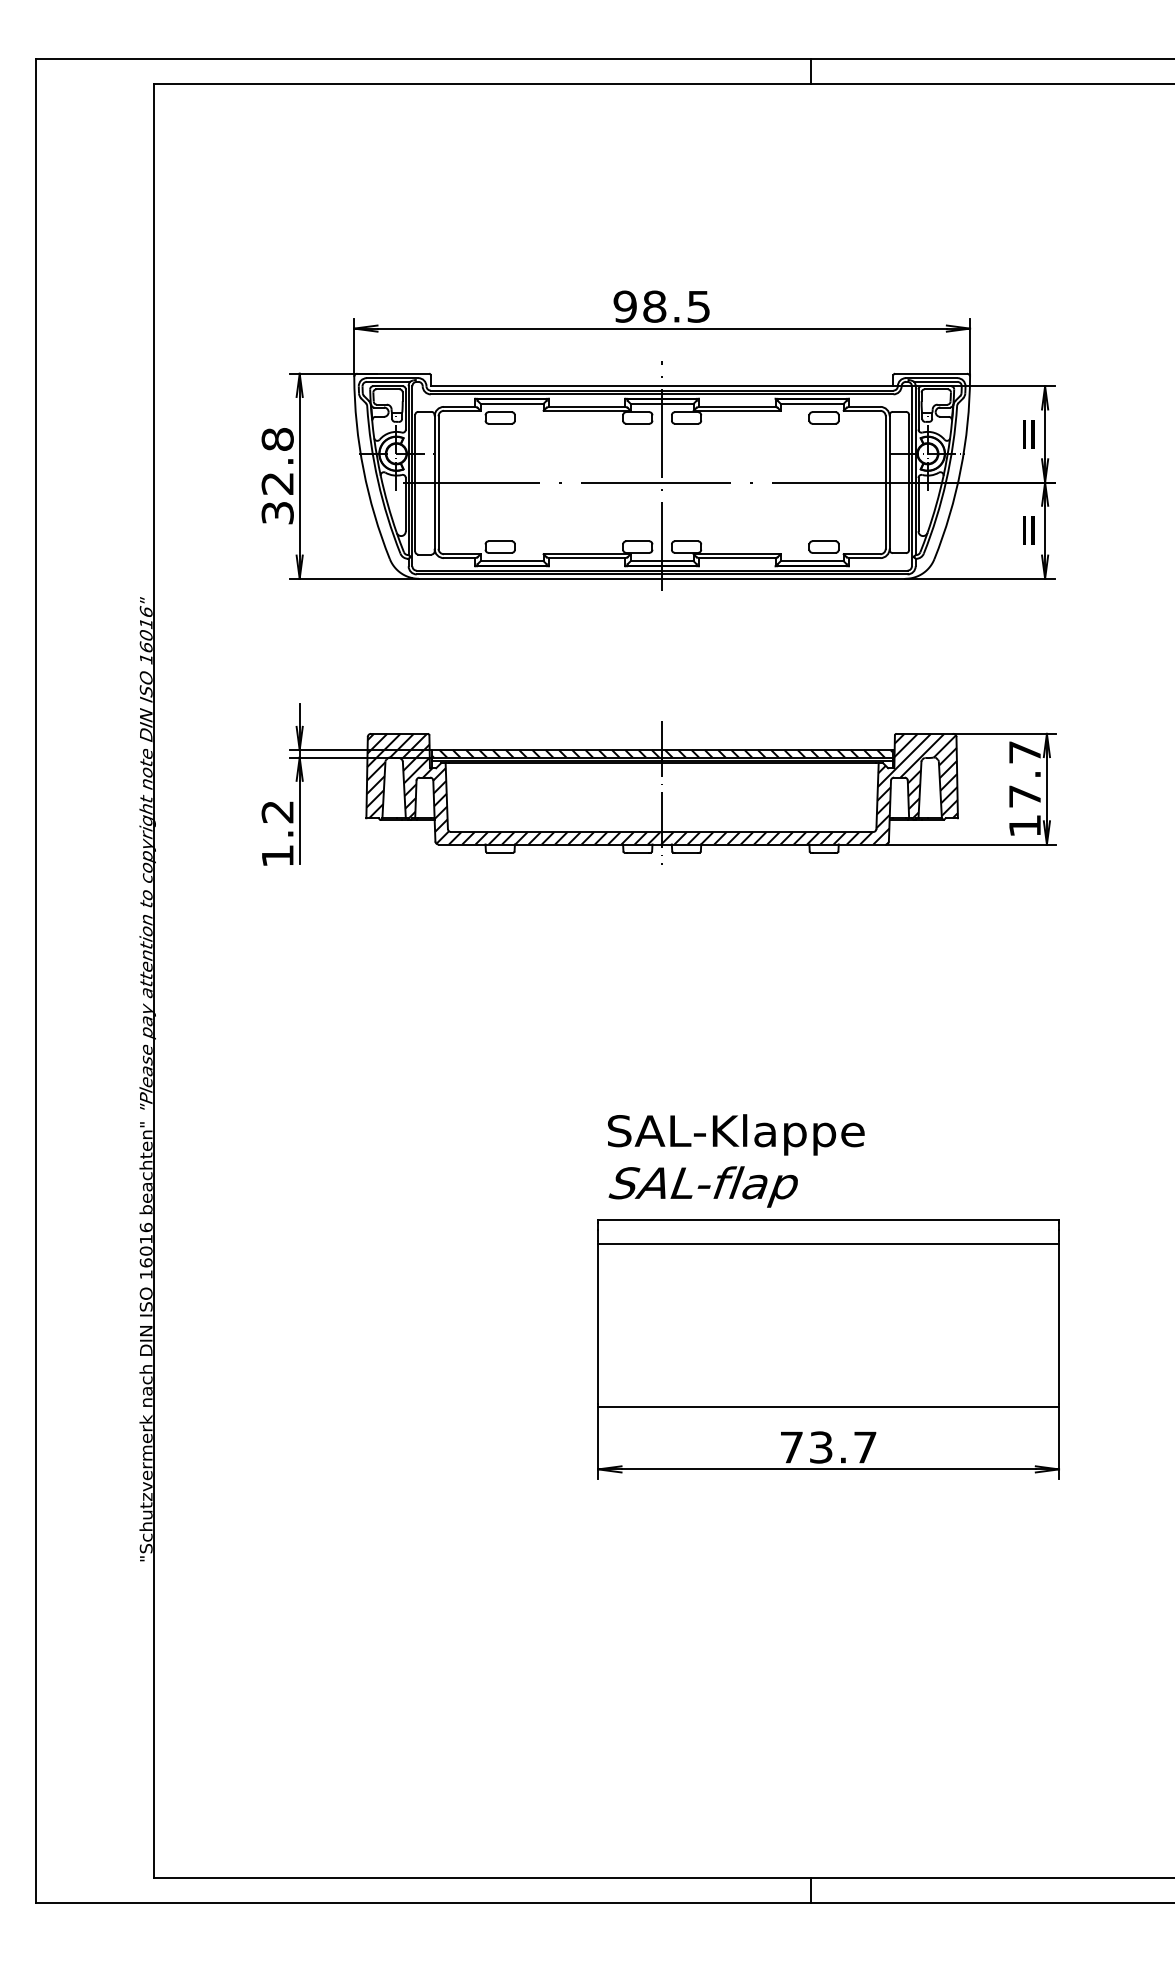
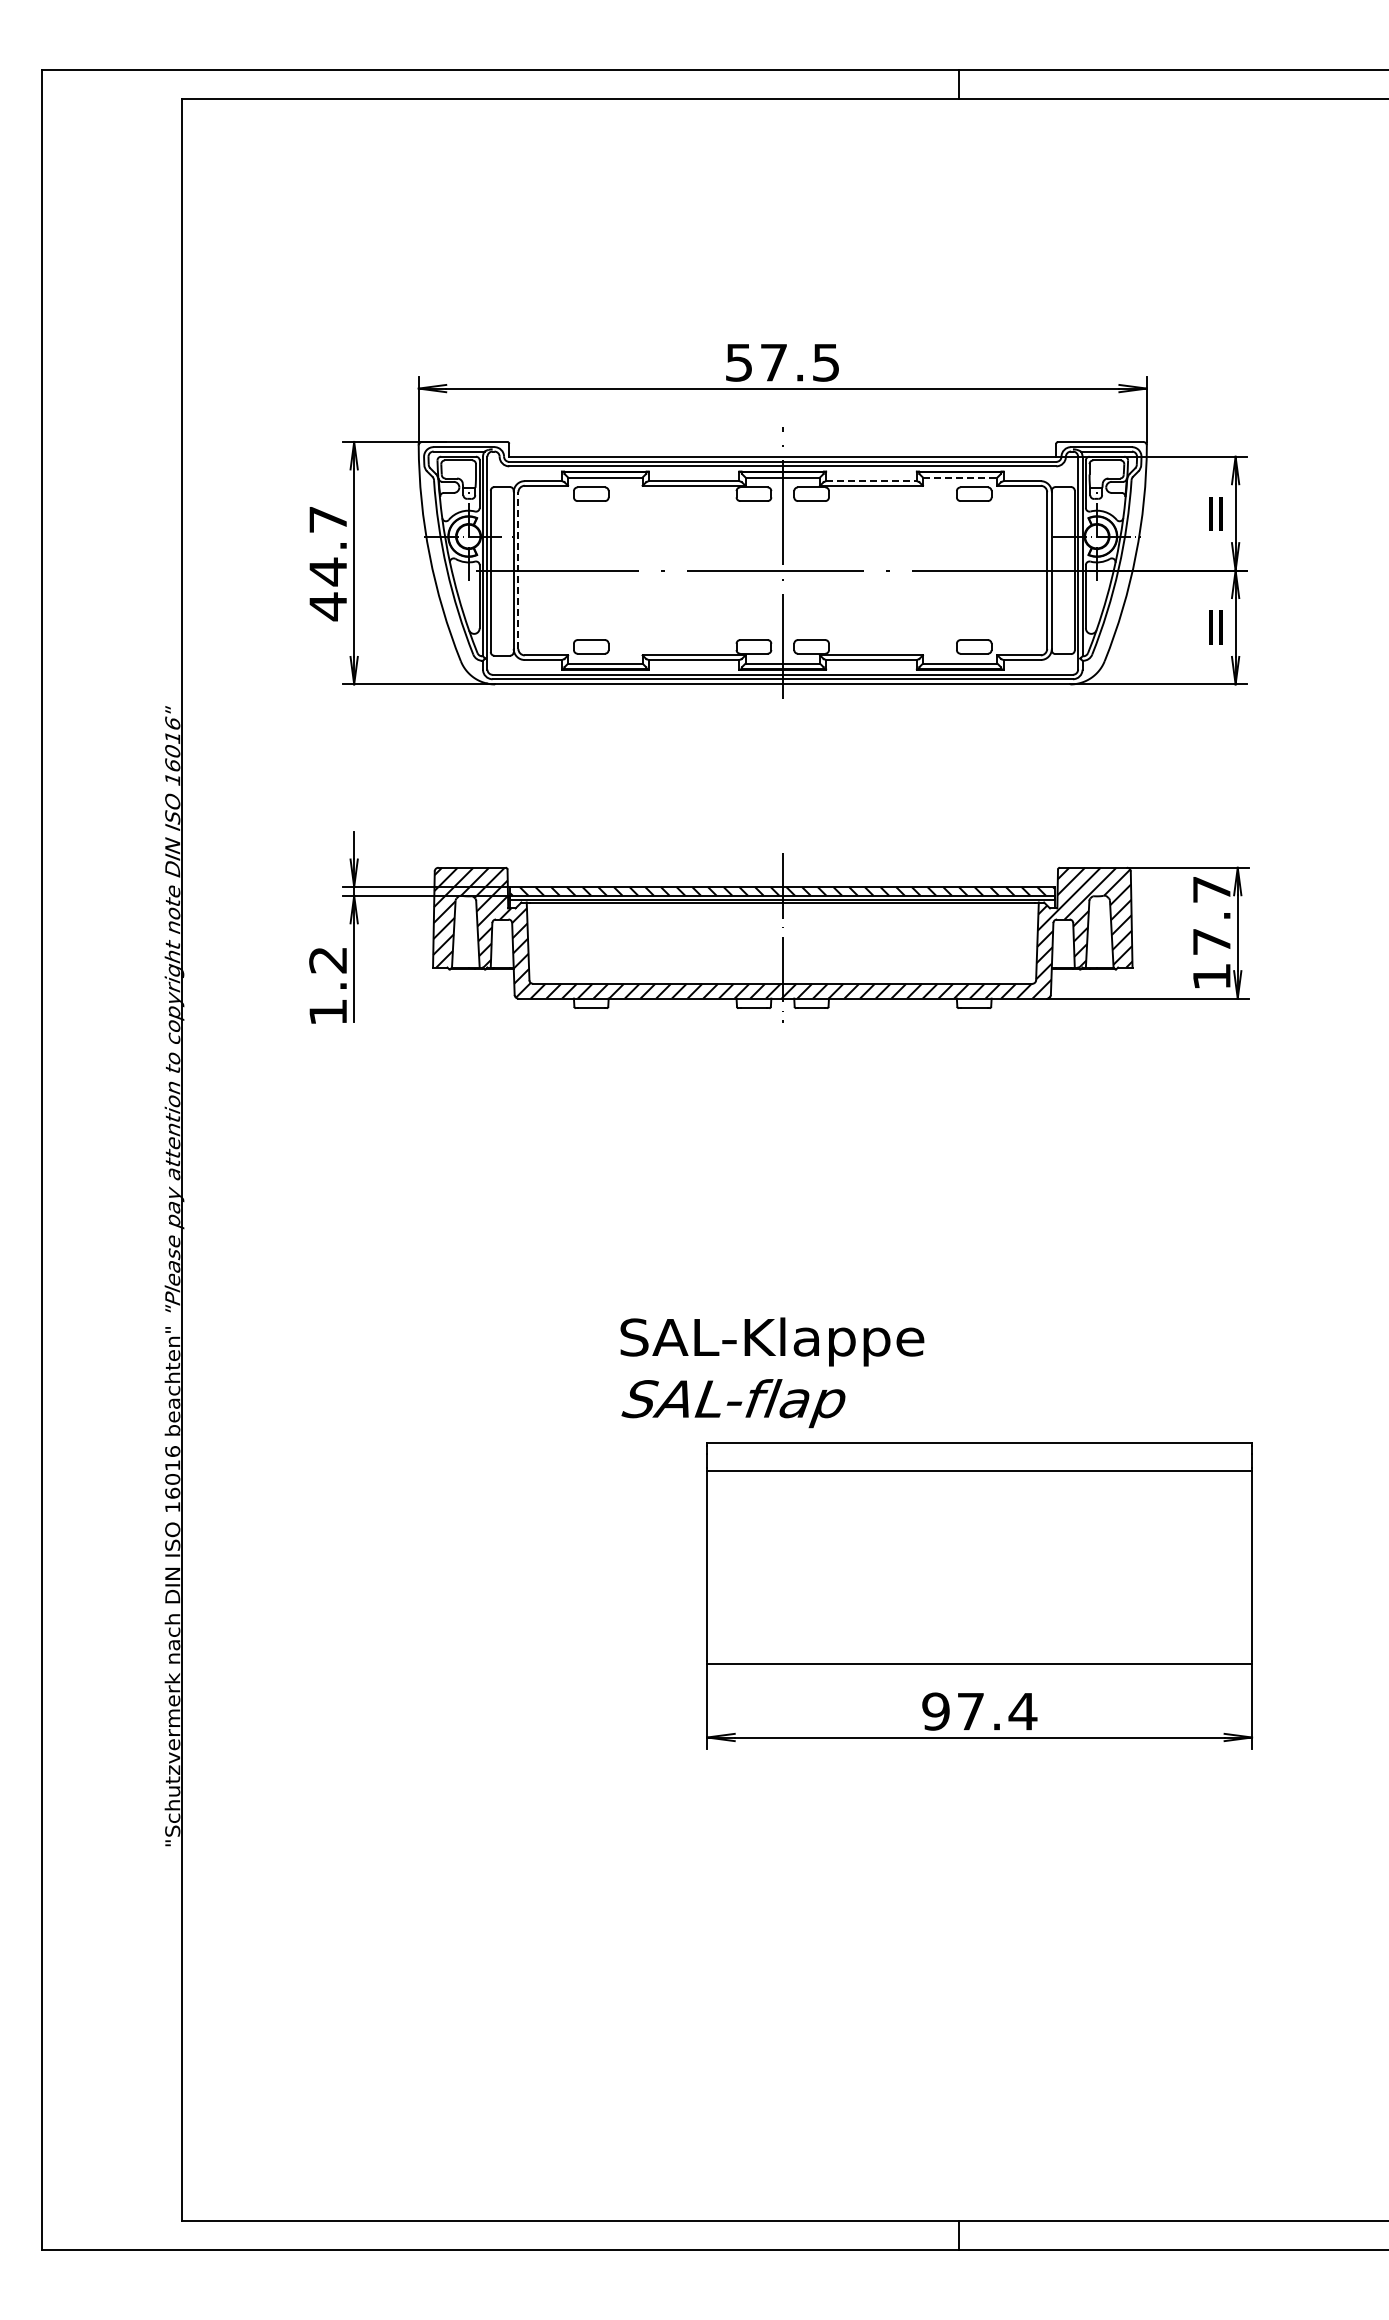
text: (639, 306) -> (756, 362), 98.5 -> 57.5
line: (812, 403) -> (960, 477), solid -> dashed
line: (737, 407) -> (871, 481), solid -> dashed
text: (277, 476) -> (328, 563), 32.8 -> 44.7
line: (438, 482) -> (518, 570), solid -> dashed
text: (736, 1160) -> (772, 1372), moved
text: (828, 1447) -> (979, 1711), 73.7 -> 97.4

